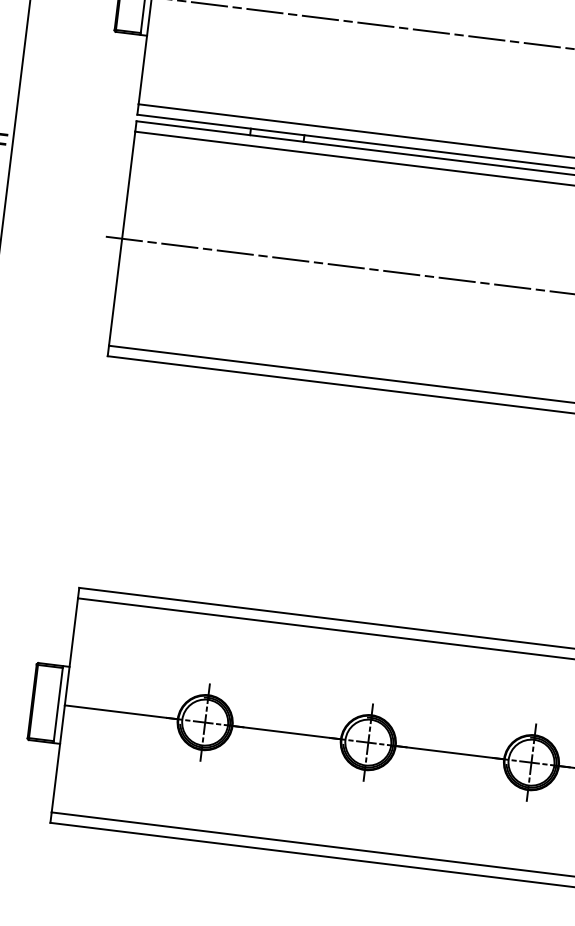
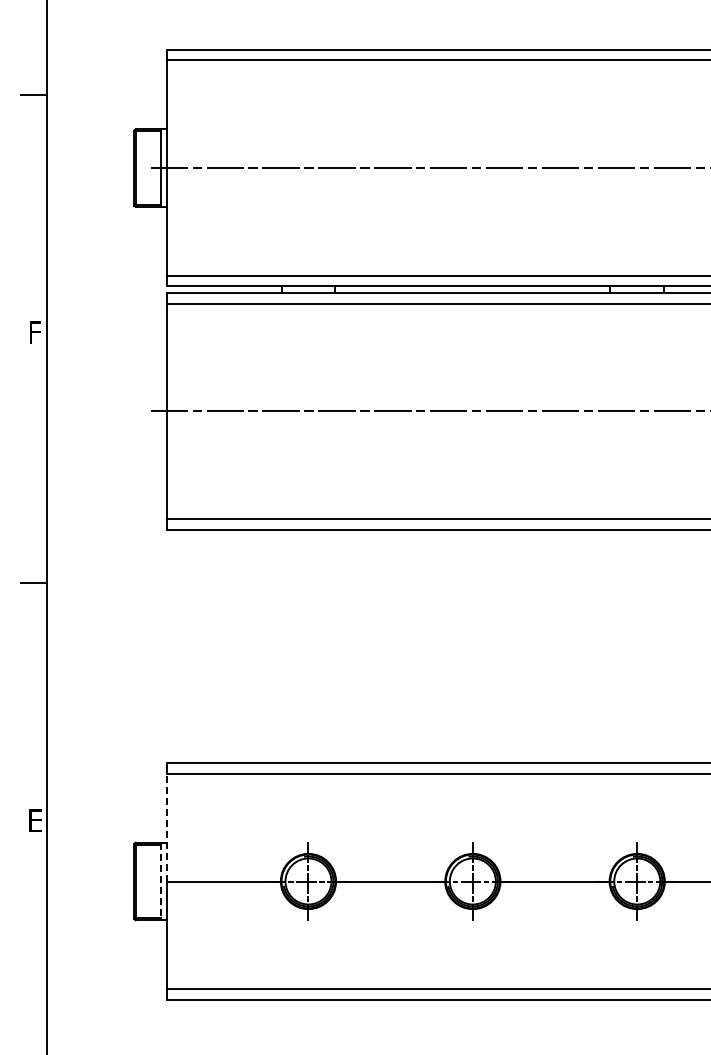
line: (71, 651) -> (167, 827), solid -> dashed
line: (58, 704) -> (160, 881), solid -> dashed

